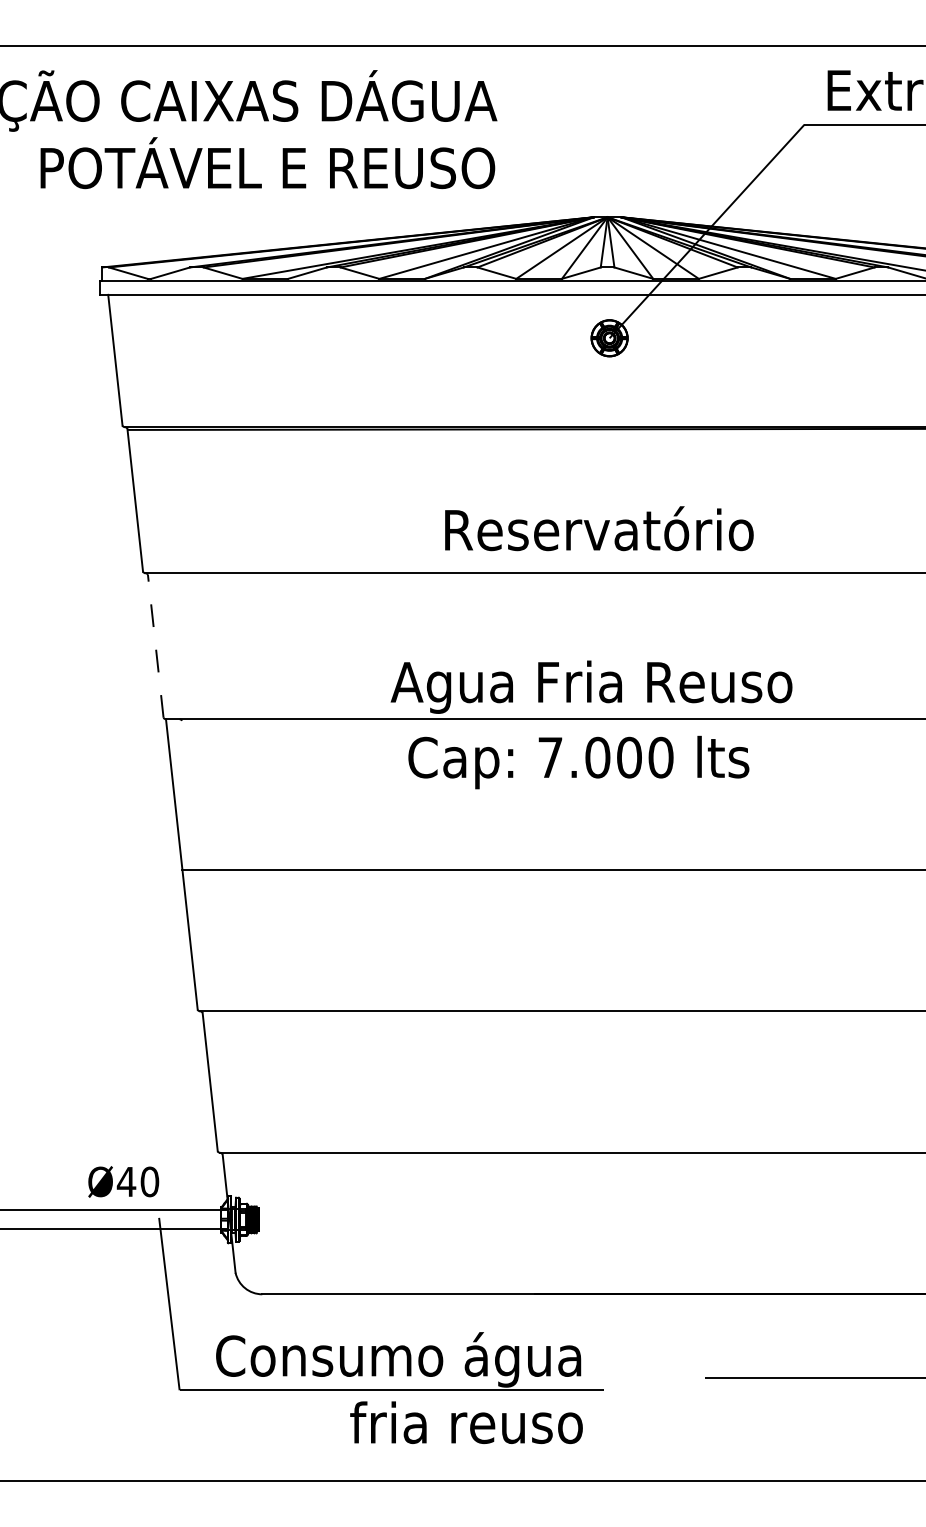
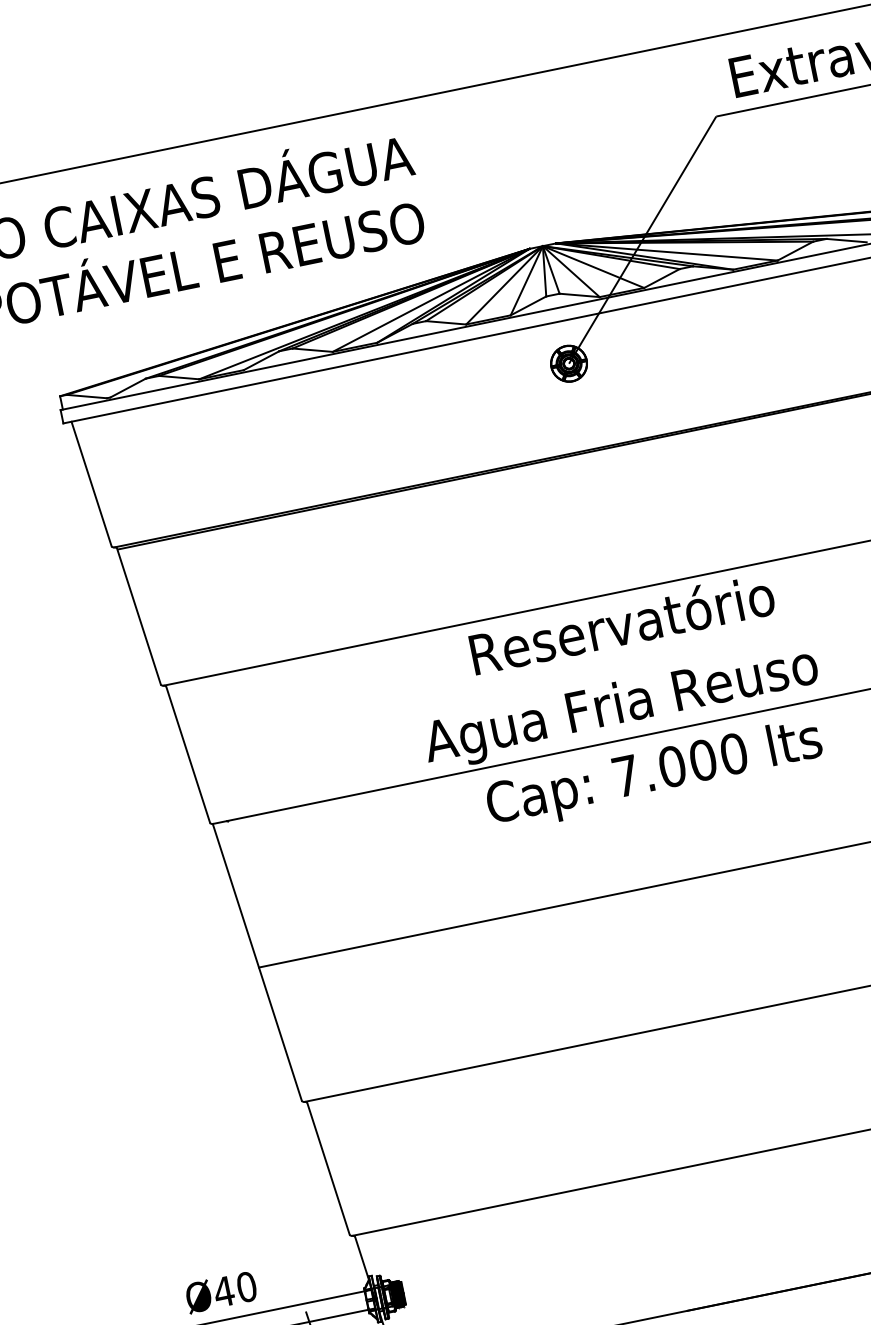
text: (599, 528) -> (622, 623), moved
line: (155, 646) -> (188, 755), dashed -> solid
text: (578, 762) -> (654, 775), moved
text: (123, 1181) -> (220, 1291), moved

